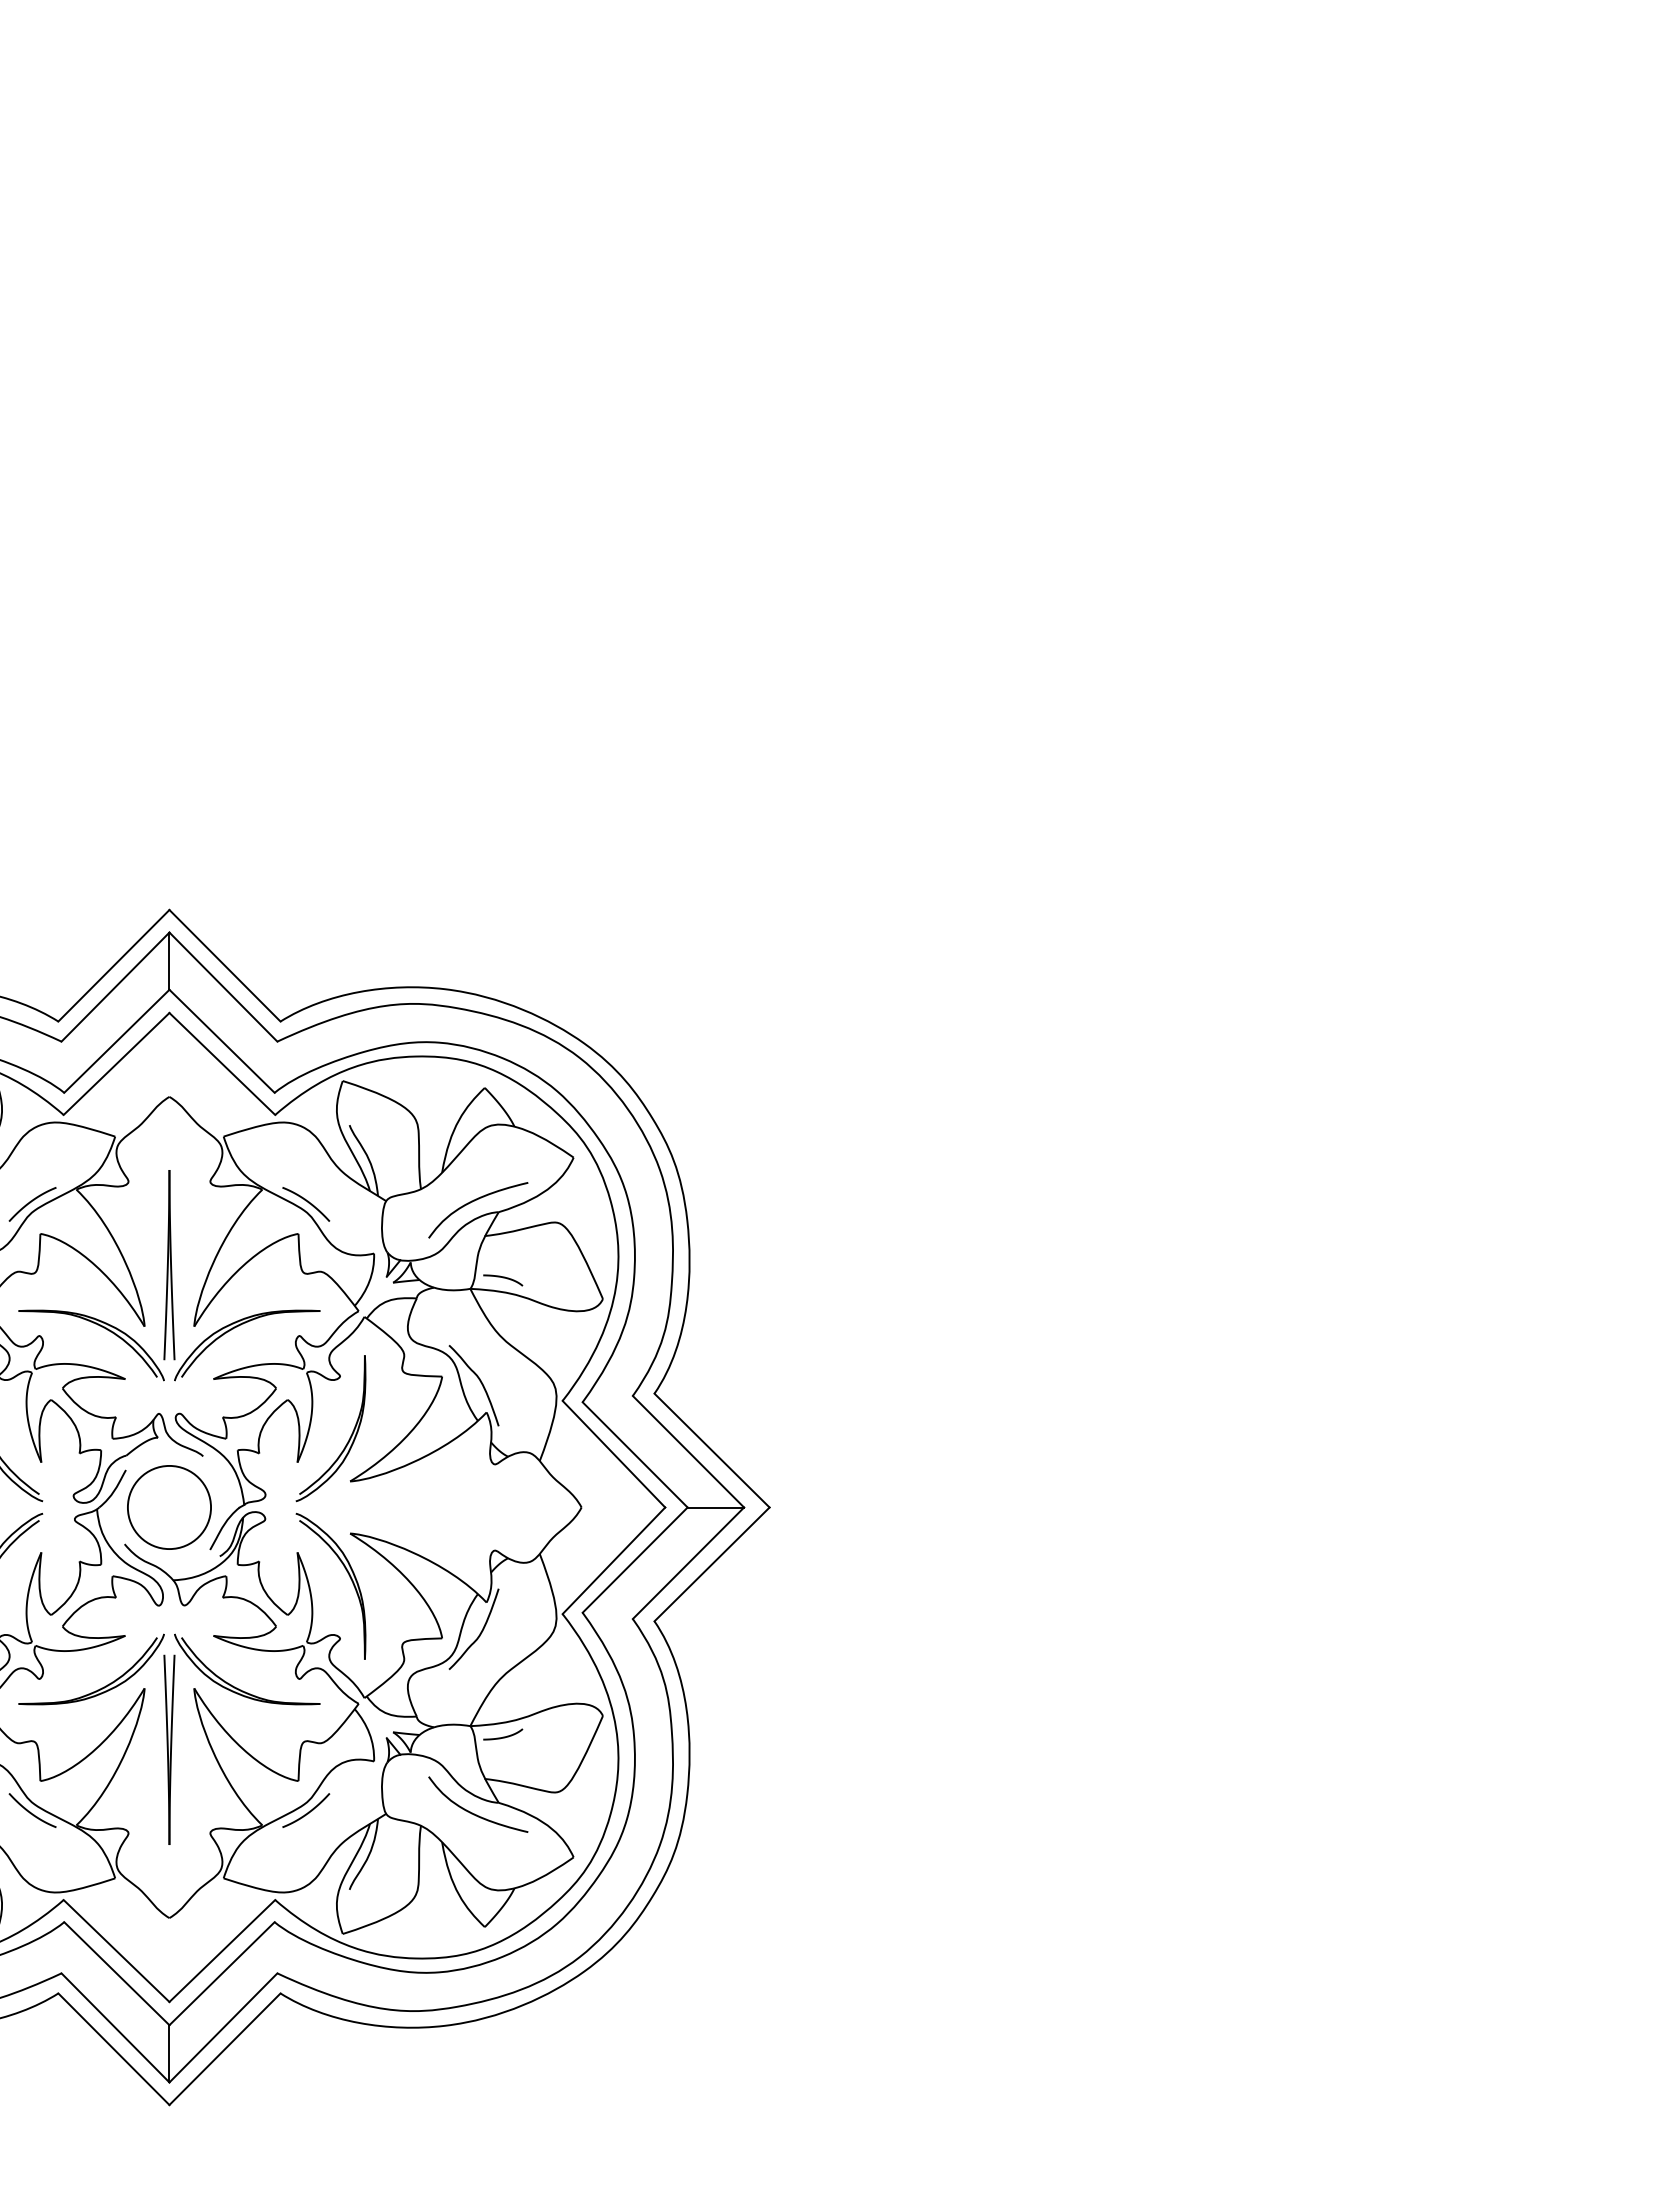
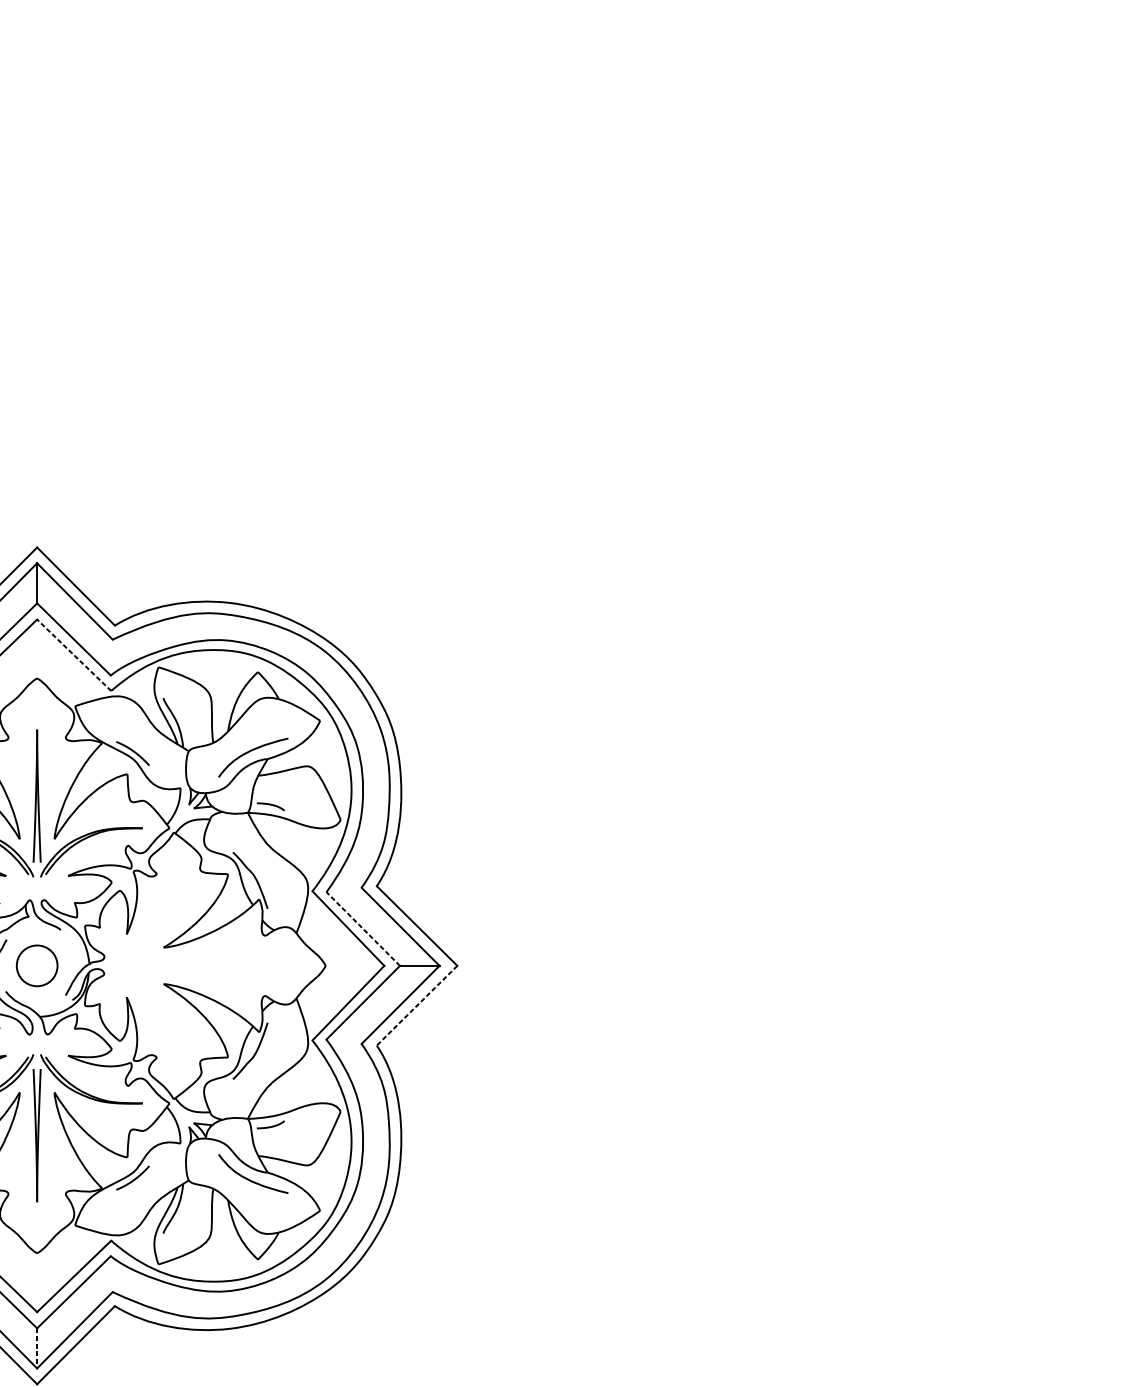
line: (221, 1063) -> (73, 654), solid -> dashed
part: (349, 1437) -> (163, 916), removed
line: (634, 1454) -> (362, 928), solid -> dashed
circle: (169, 1507) -> (37, 965), size x0.7
line: (712, 1564) -> (417, 1005), solid -> dashed
part: (349, 1577) -> (163, 1014), removed
line: (169, 2053) -> (37, 1348), solid -> dashed

